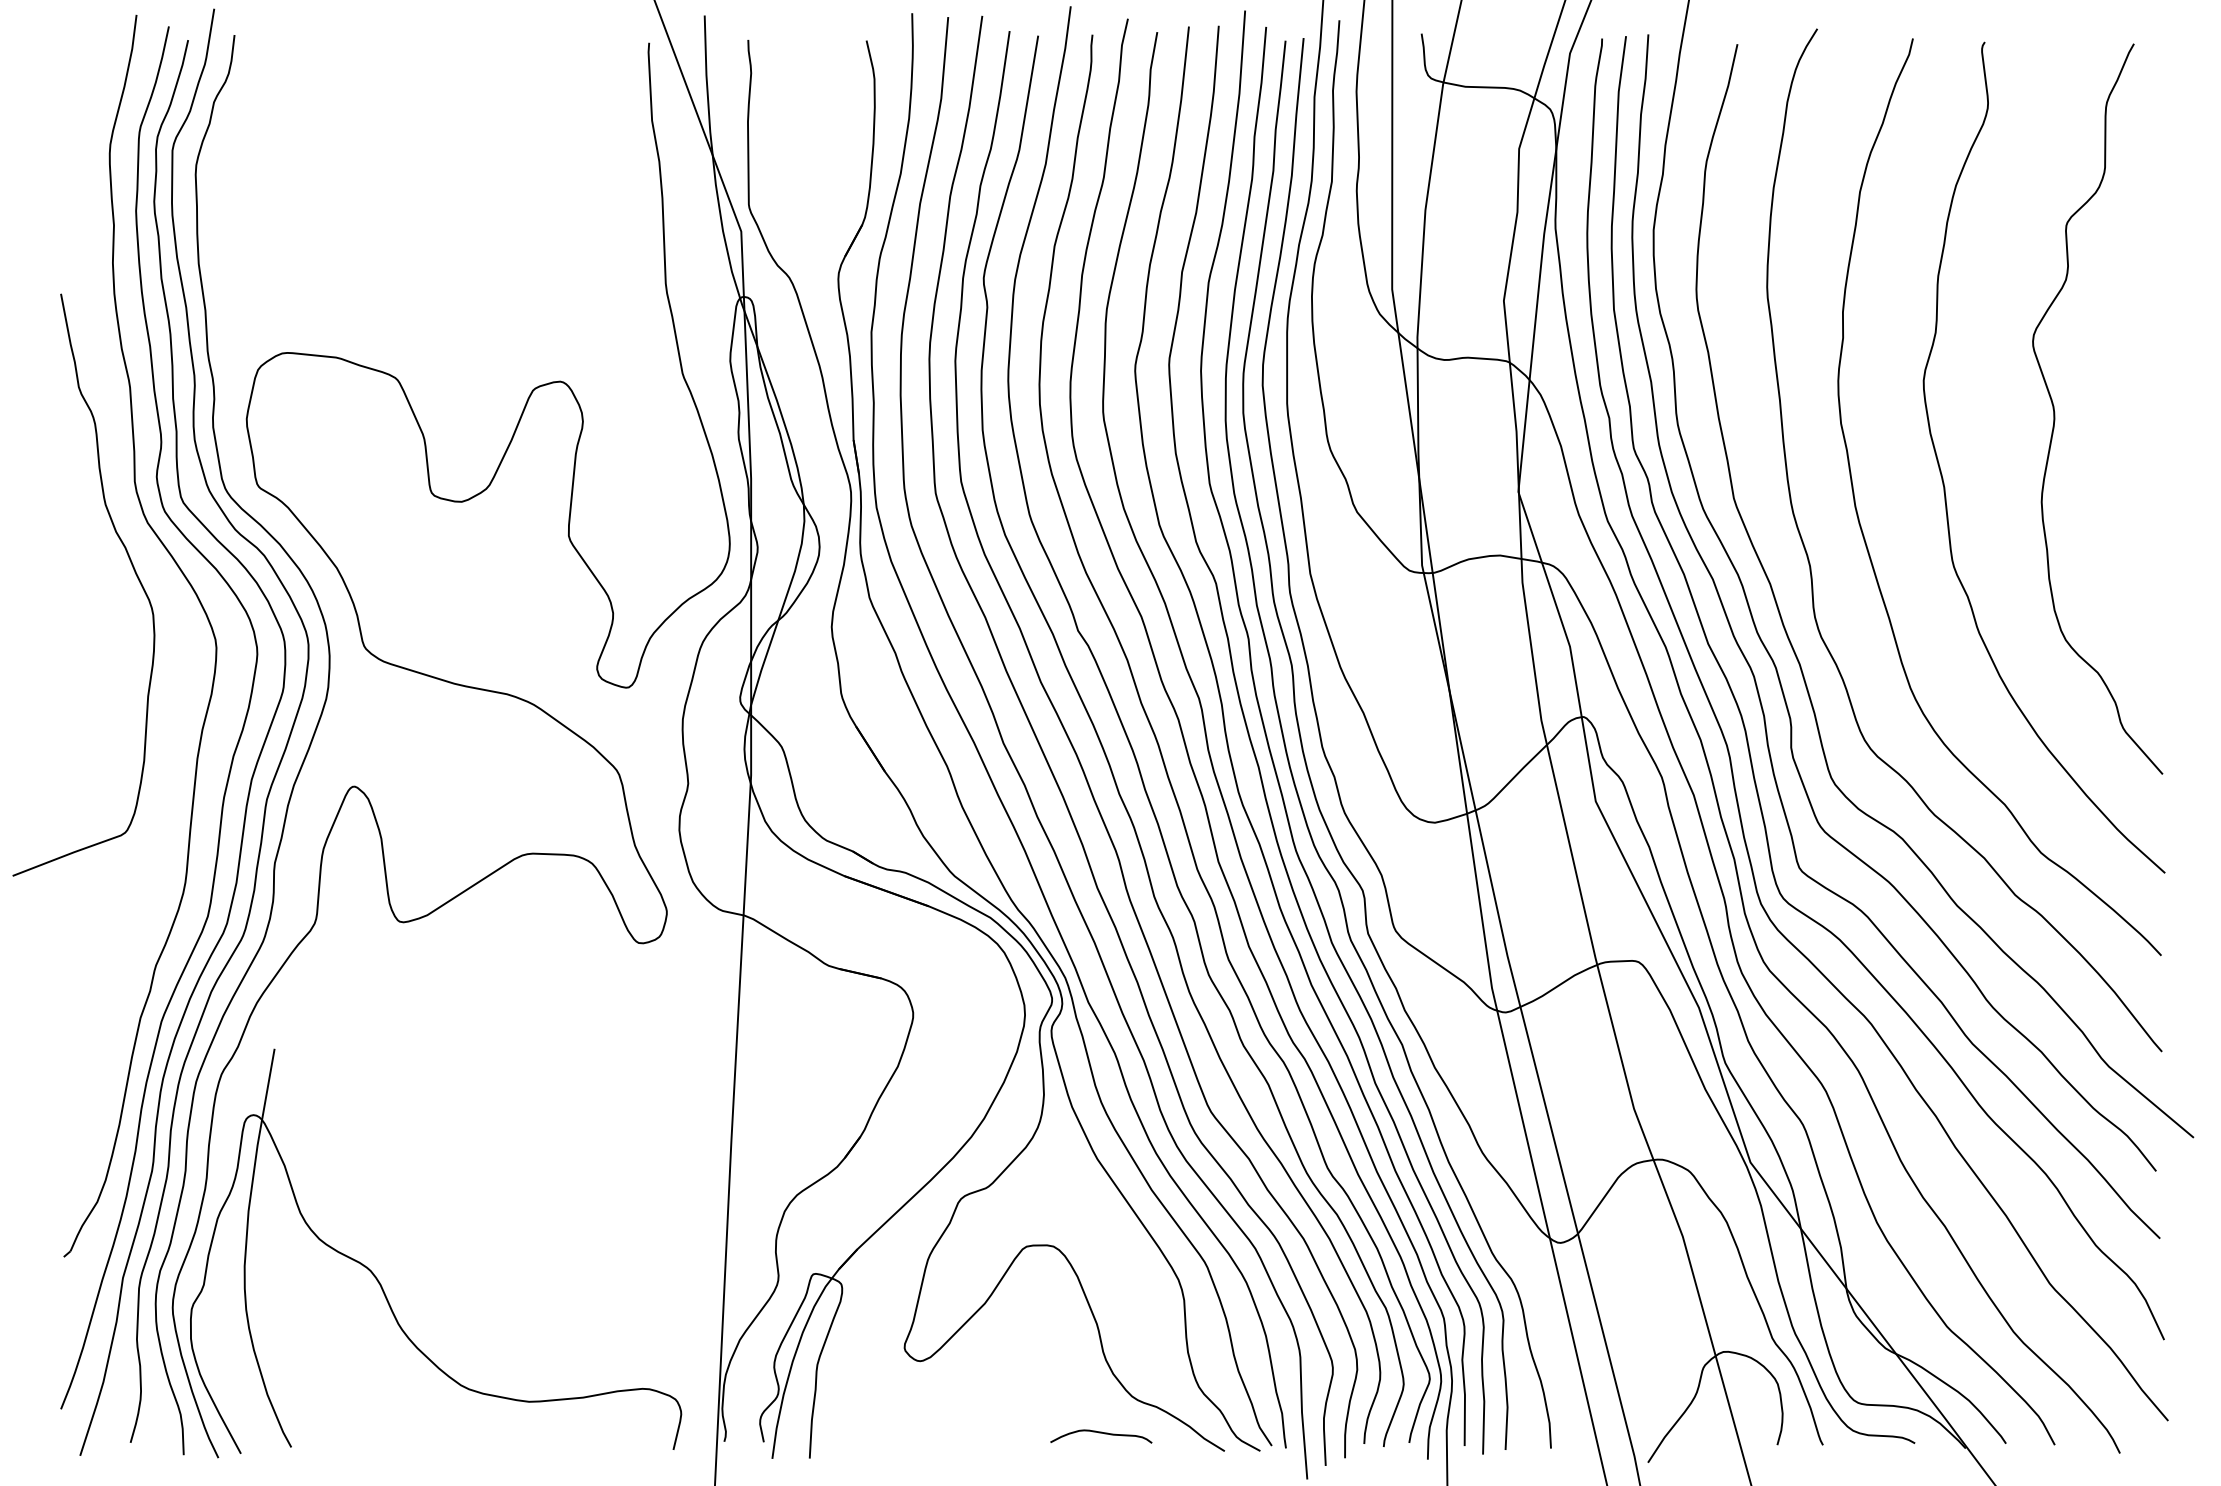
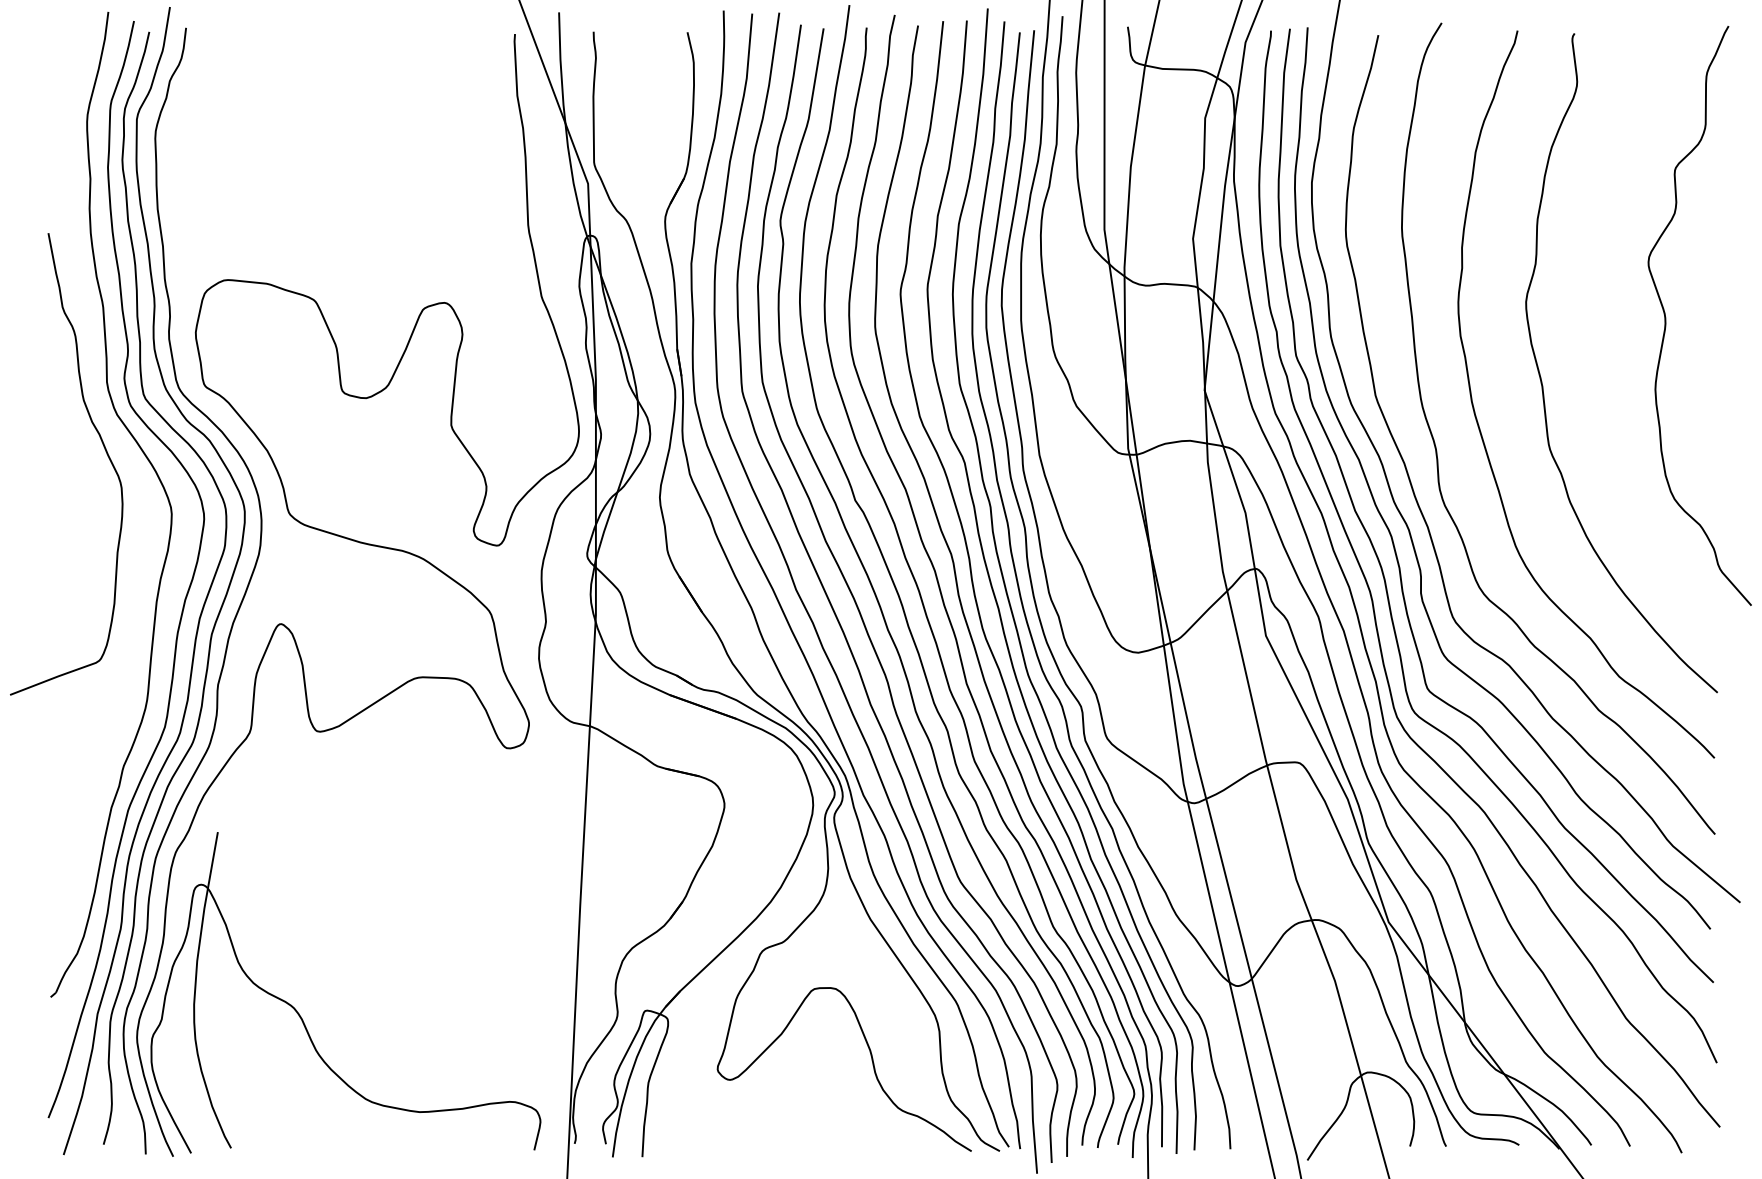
curve: (2055, 412) -> (1666, 318), moved
curve: (1101, 1433) -> (873, 1137), removed

